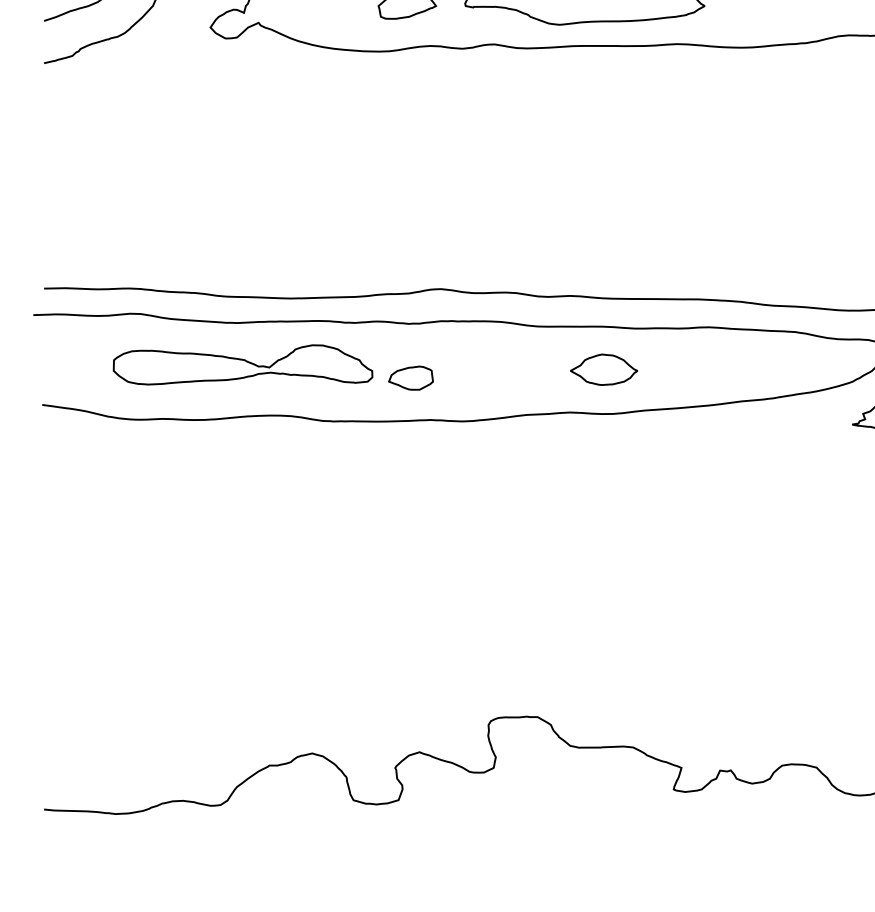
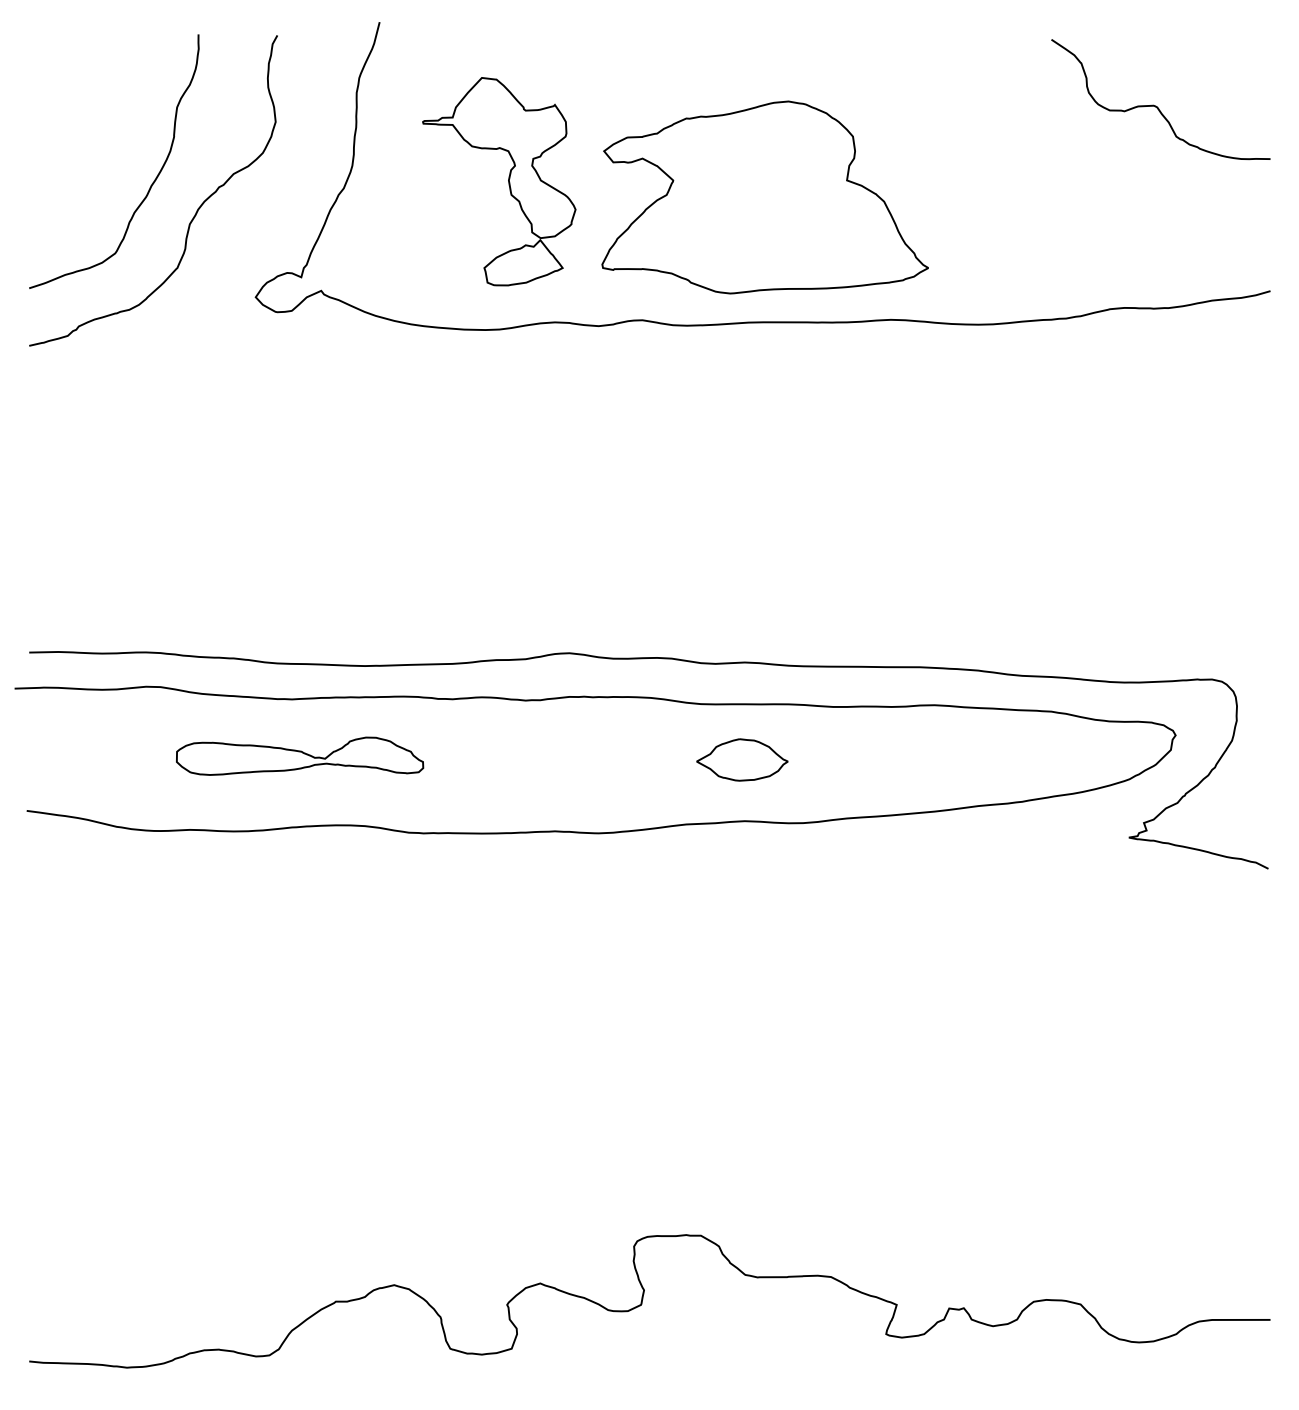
part: (242, 364) -> (299, 755), size x0.7
part: (604, 369) -> (742, 759), moved
part: (410, 378) -> (528, 774), removed

